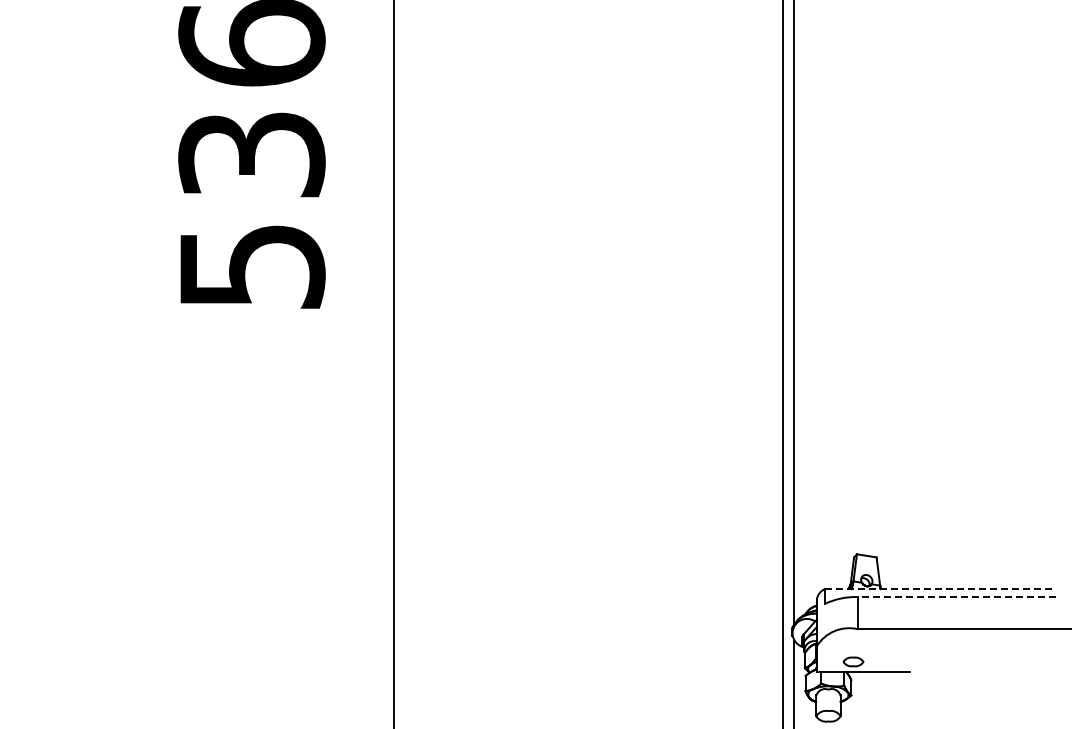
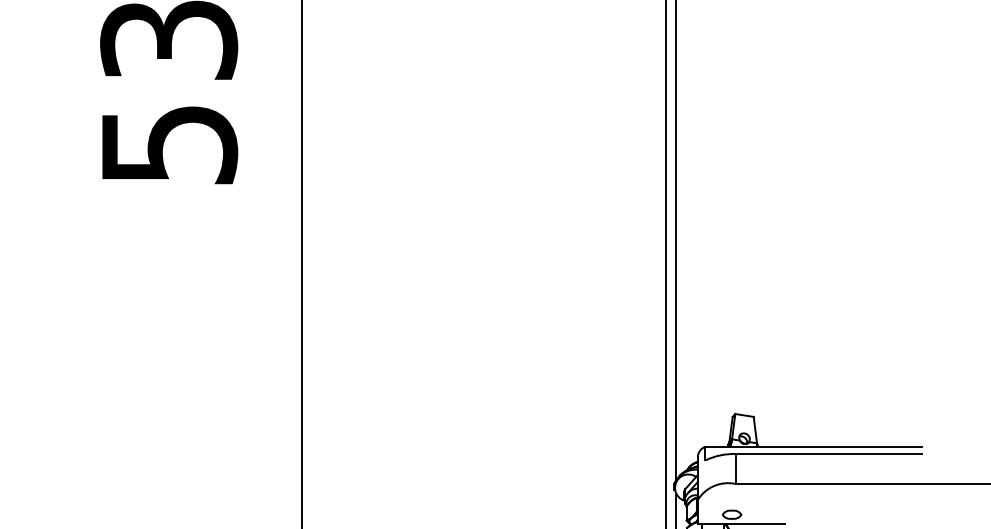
line: (940, 589) -> (813, 446), dashed -> solid
line: (956, 597) -> (828, 454), dashed -> solid

